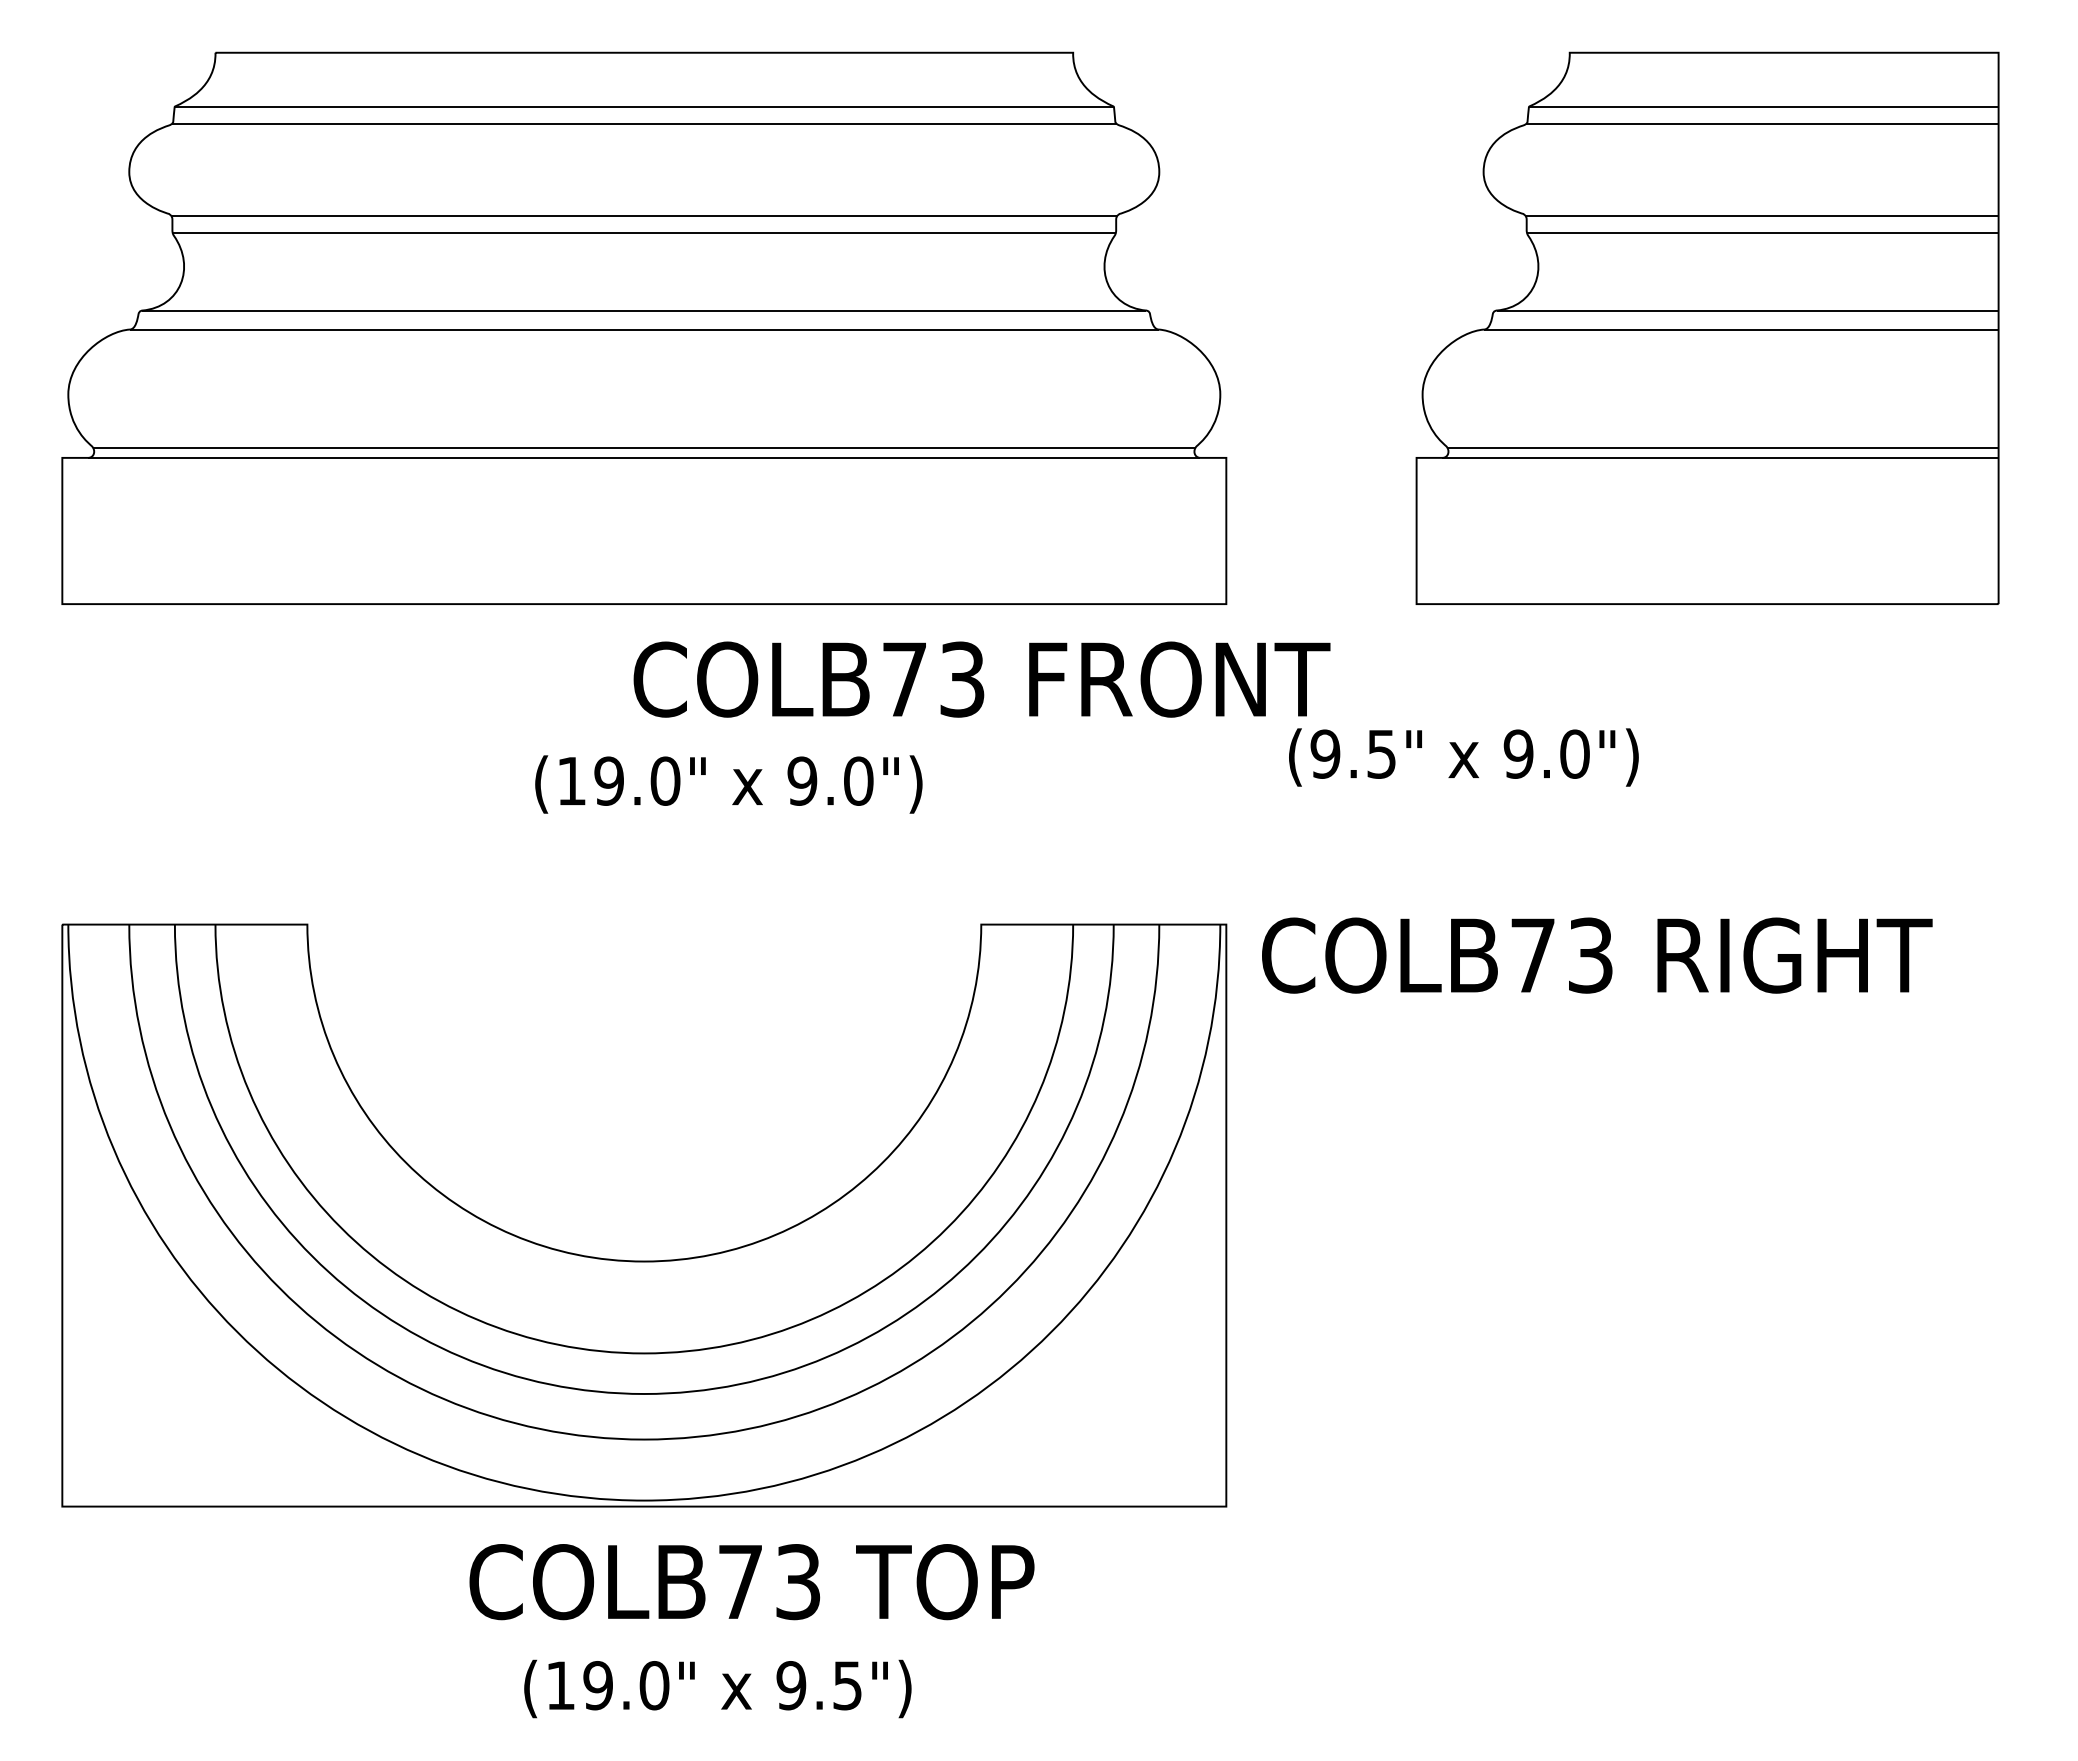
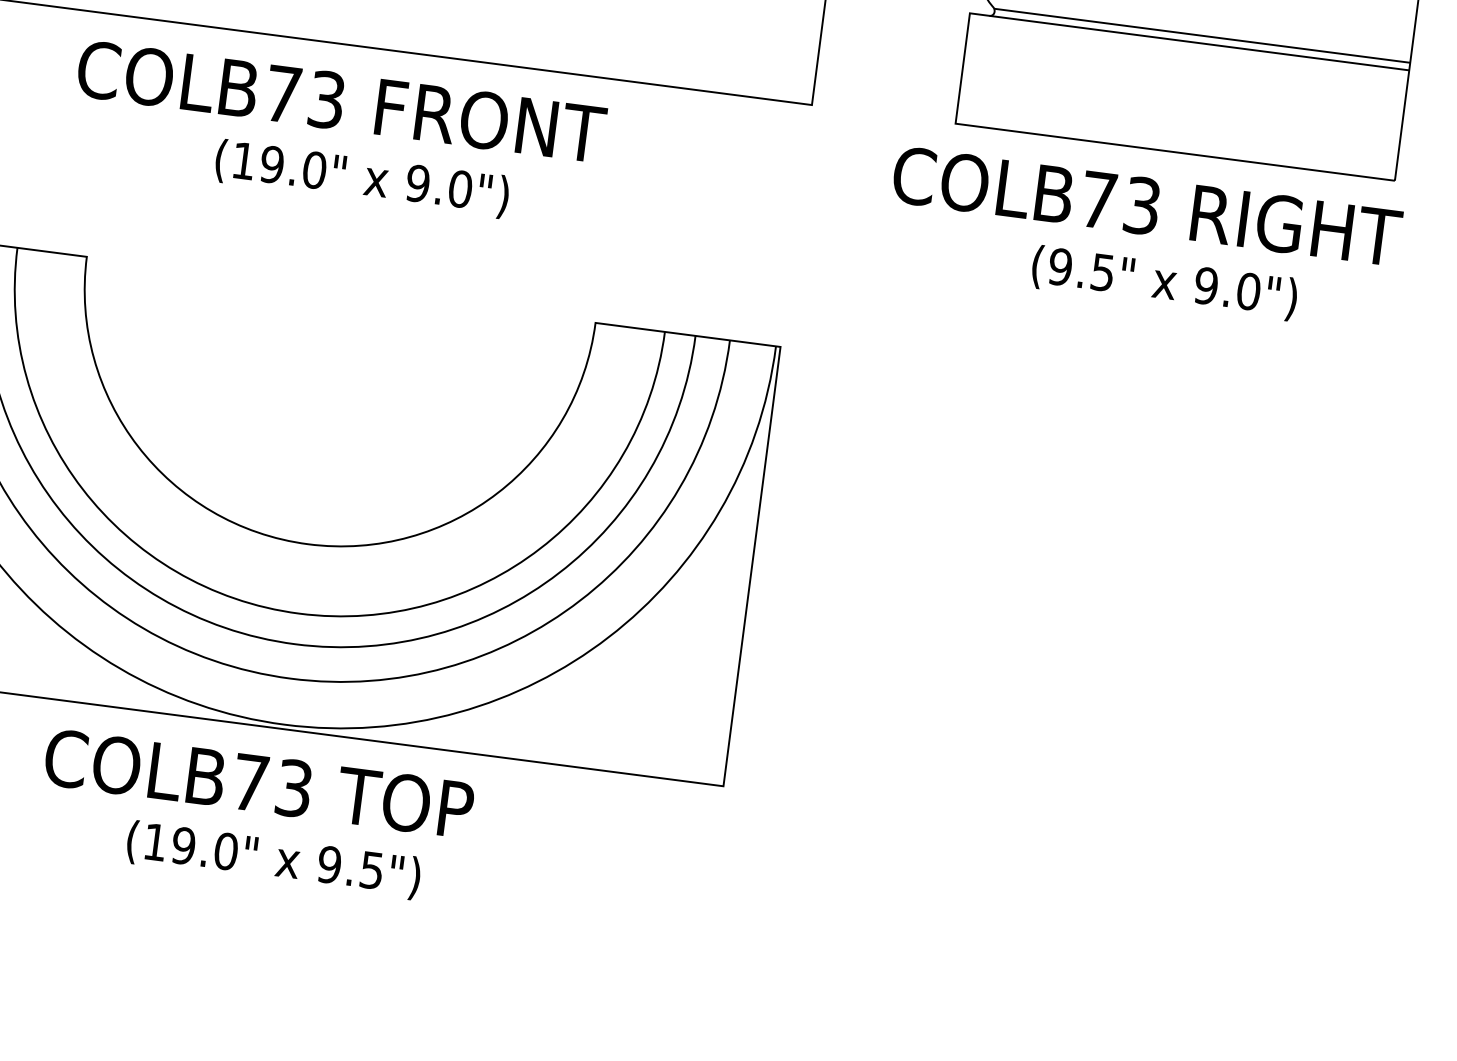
text: (981, 679) -> (341, 101), moved
text: (1463, 757) -> (1164, 283), moved
text: (728, 784) -> (361, 178), moved
text: (1597, 955) -> (1147, 206), moved
text: (751, 1582) -> (258, 784), moved
text: (717, 1688) -> (273, 859), moved

